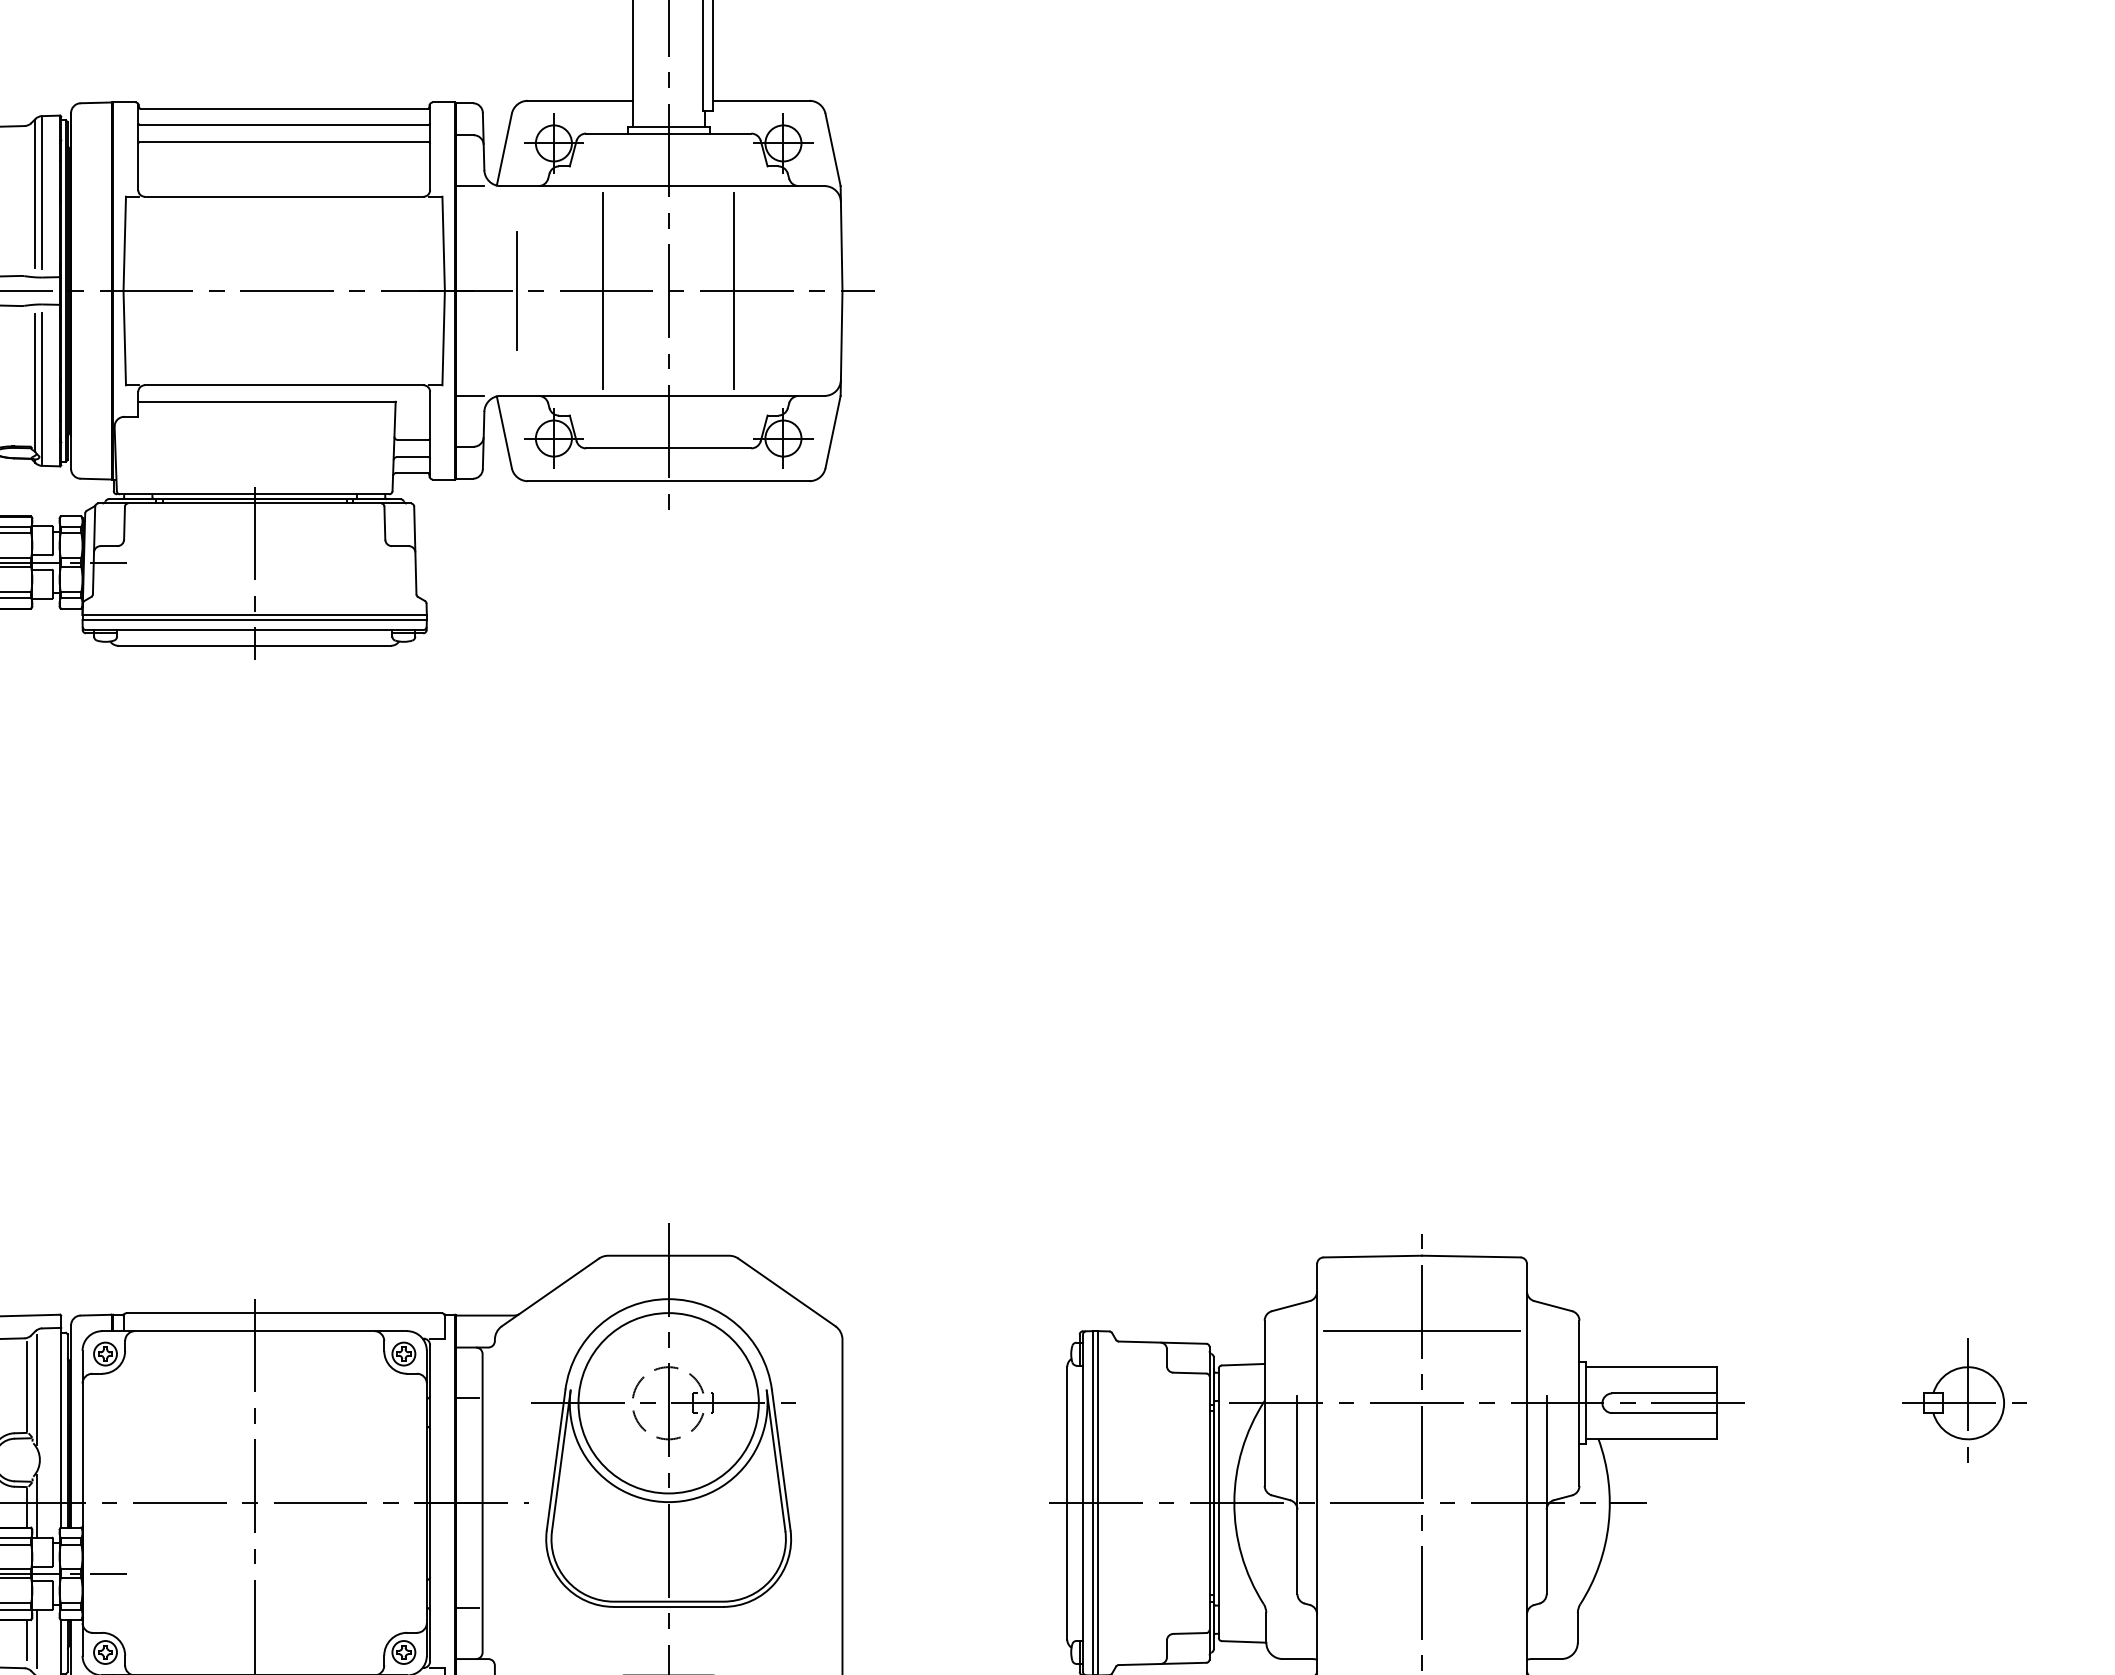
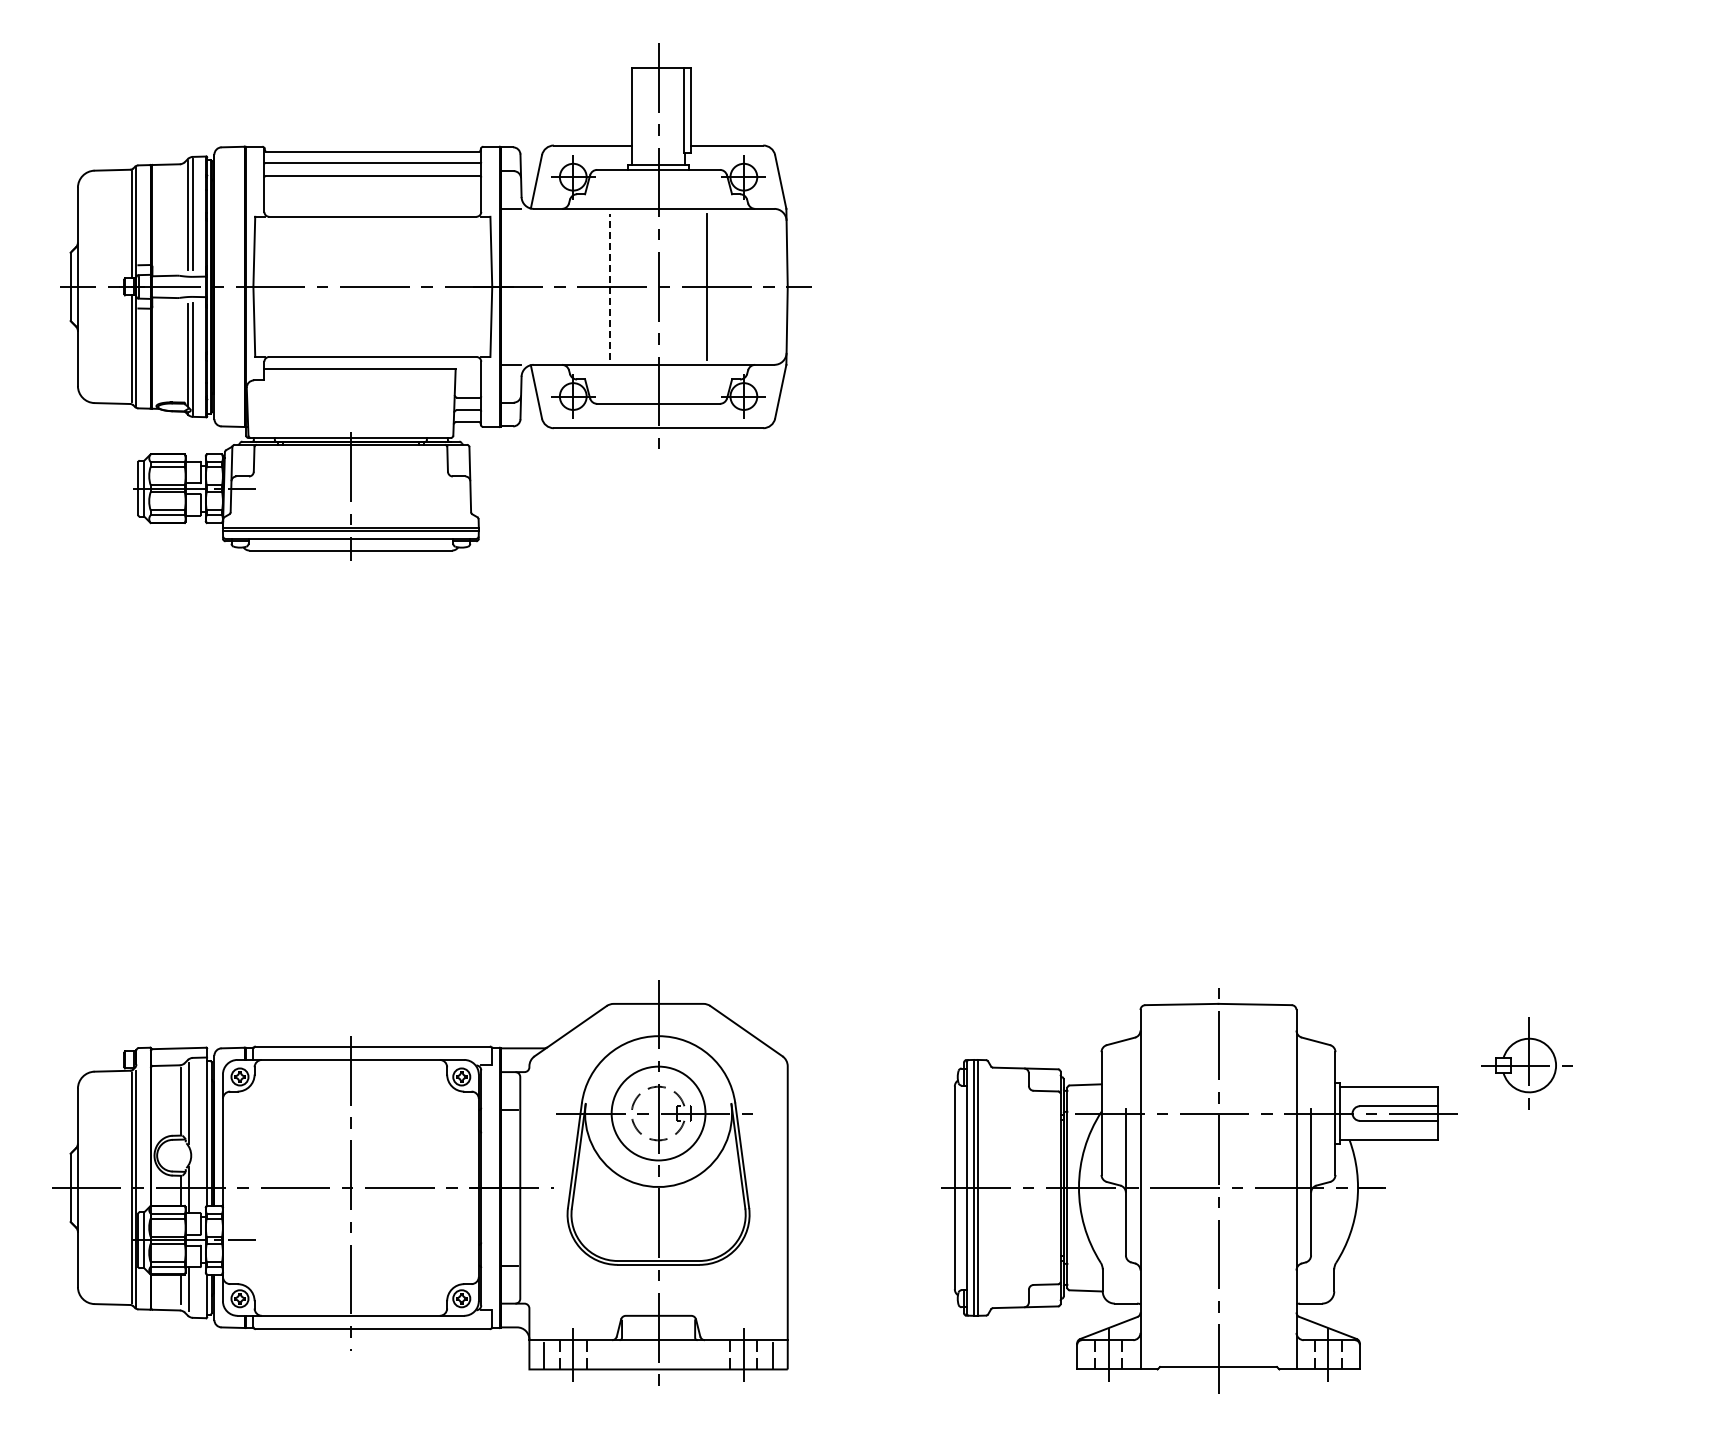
line: (517, 290) -> (546, 286), removed
line: (602, 290) -> (609, 286), solid -> dashed
line: (1422, 1330) -> (1218, 1059), removed
part: (1964, 1400) -> (1526, 1063), moved
circle: (668, 1403) -> (658, 1113), size x0.7

